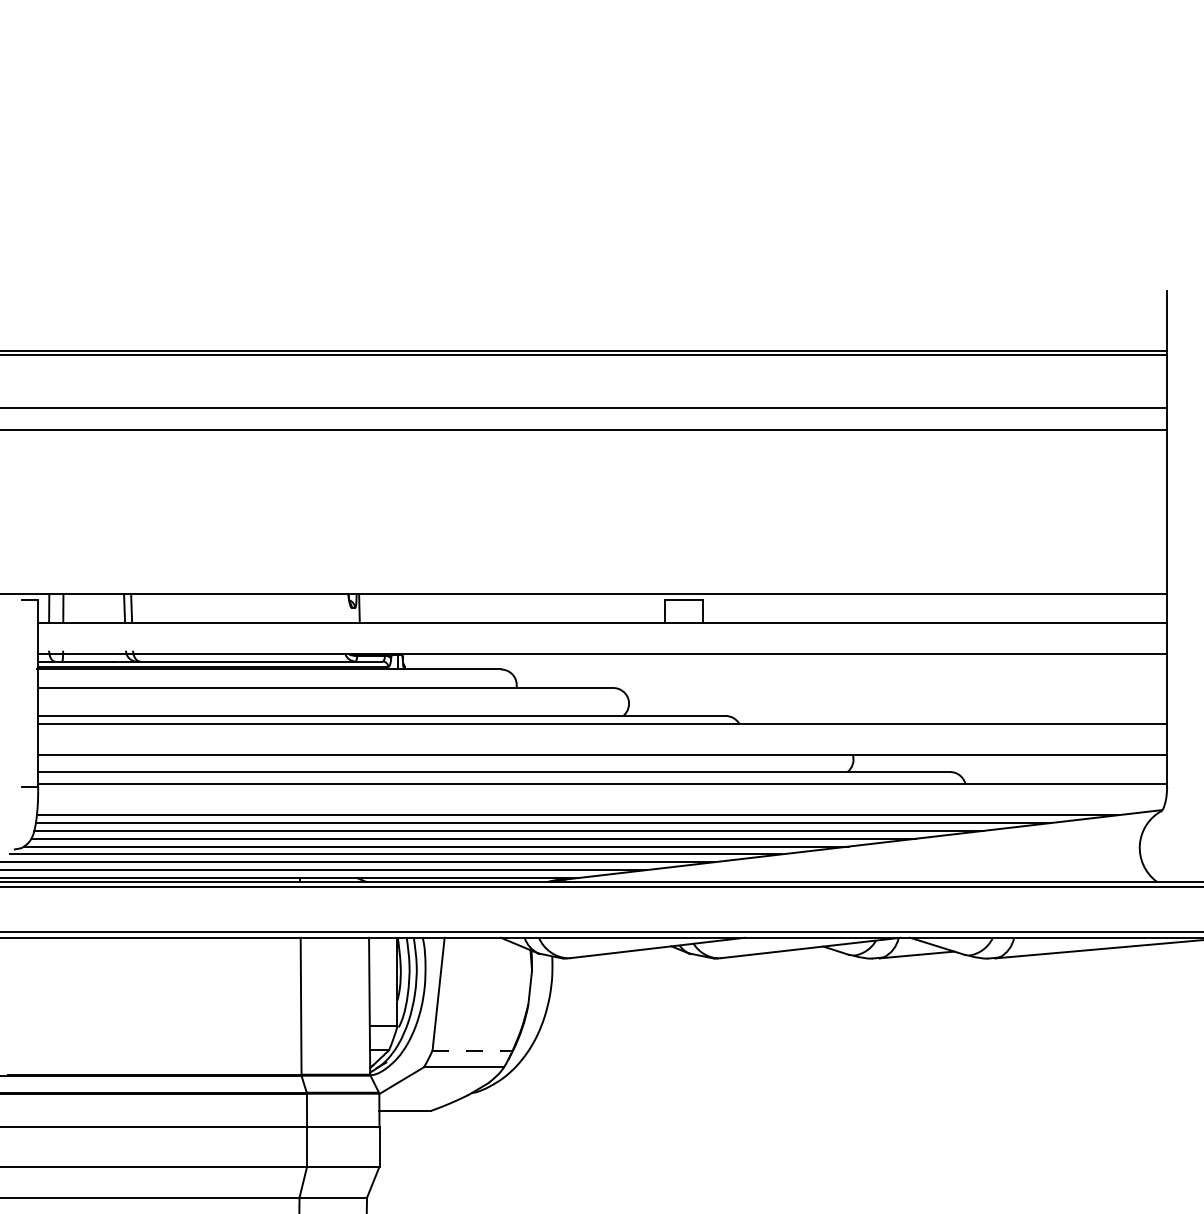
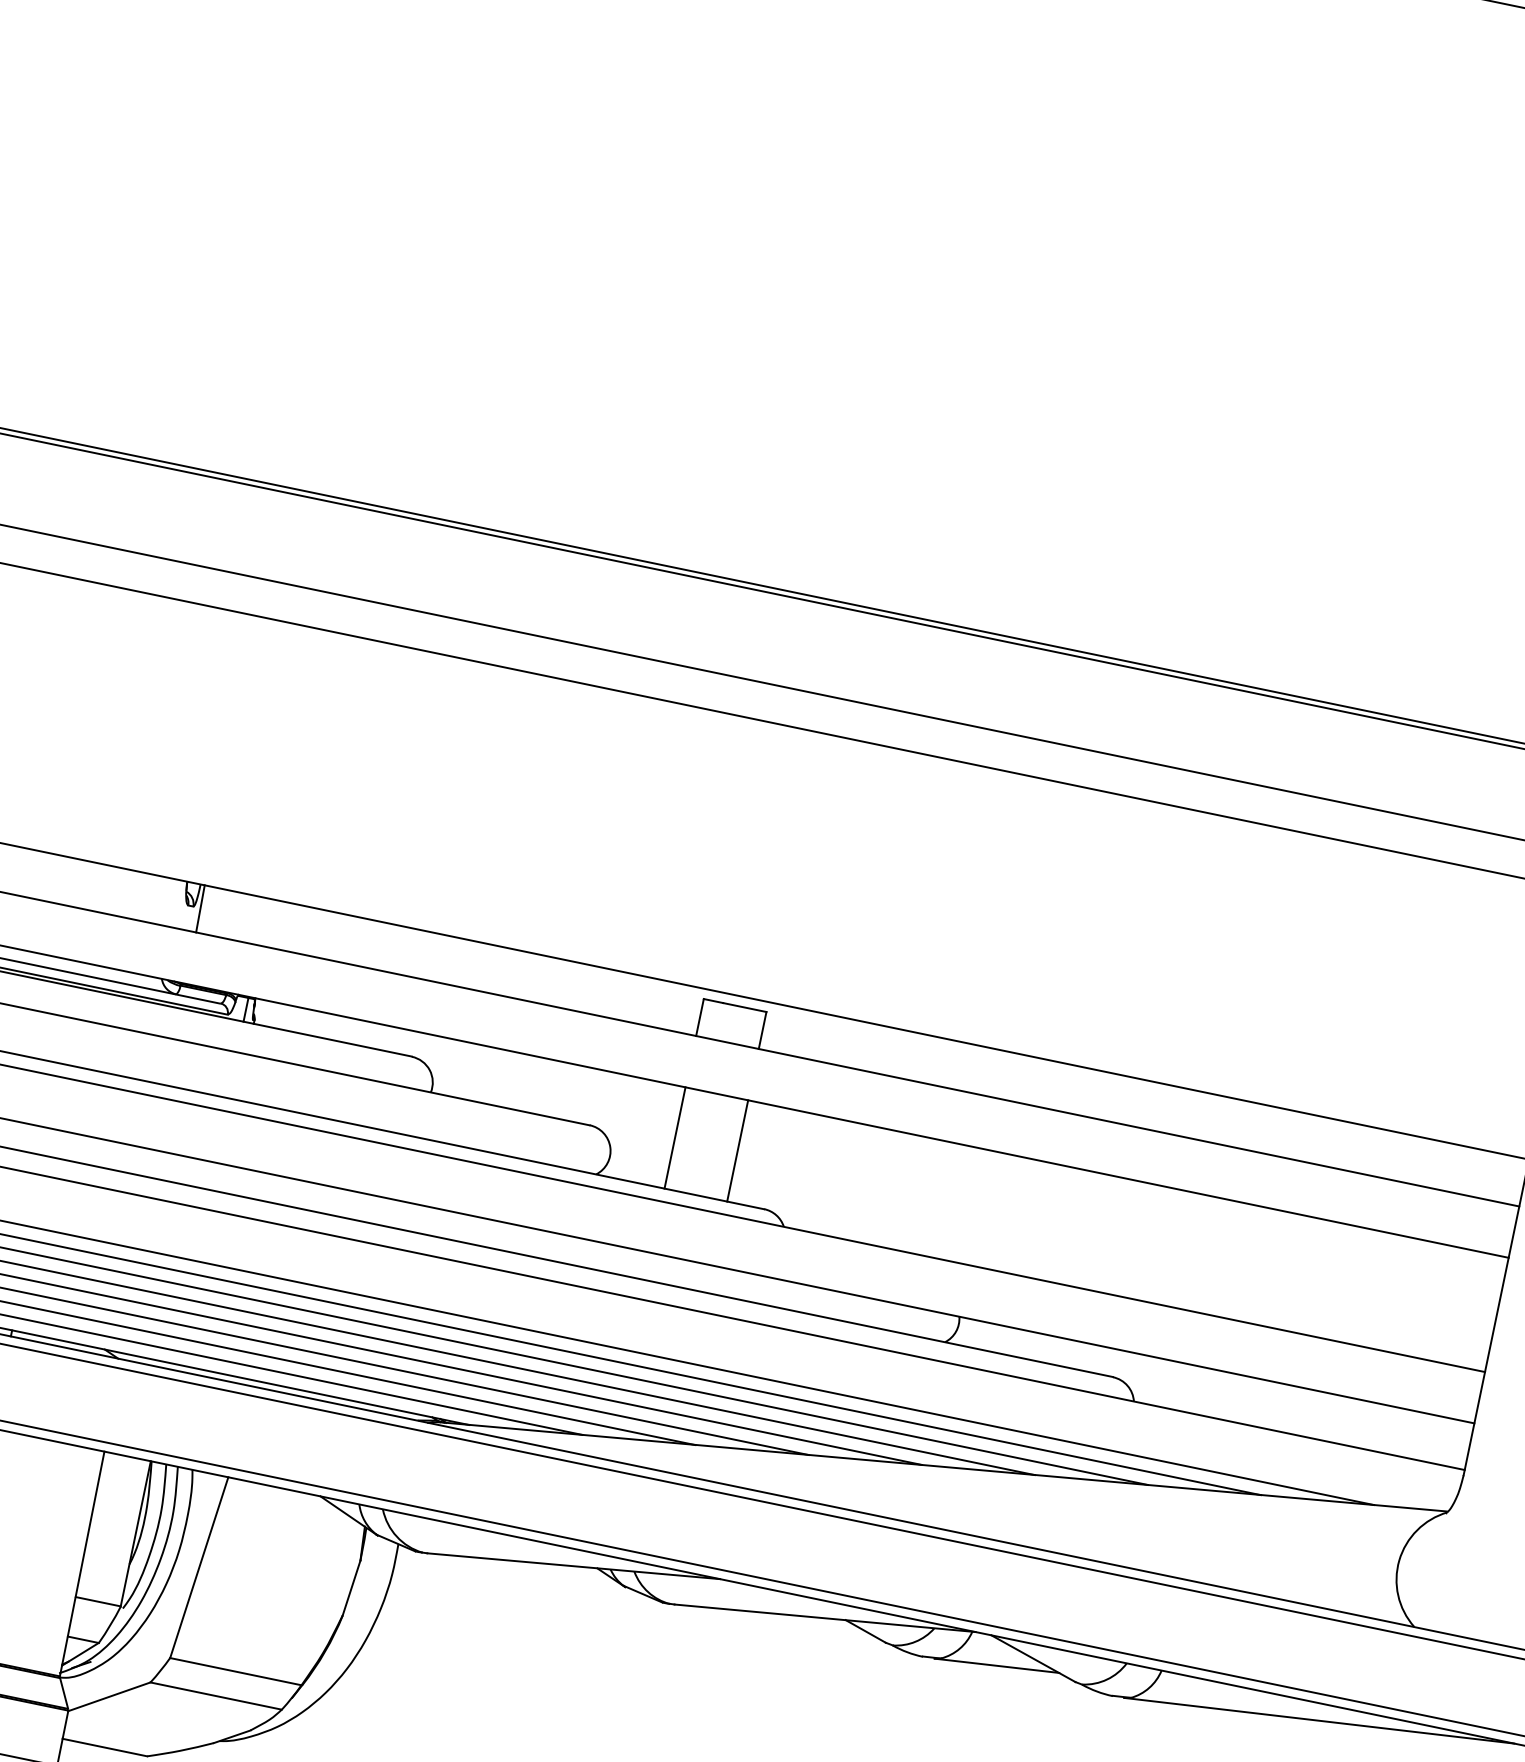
line: (664, 685) -> (674, 1138), added
line: (703, 685) -> (738, 1151), added
line: (473, 1050) -> (237, 1671), dashed -> solid

